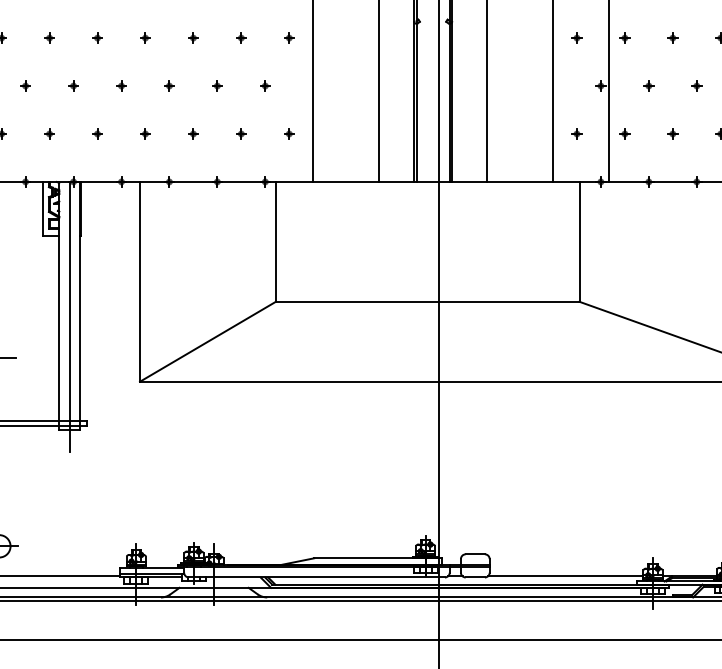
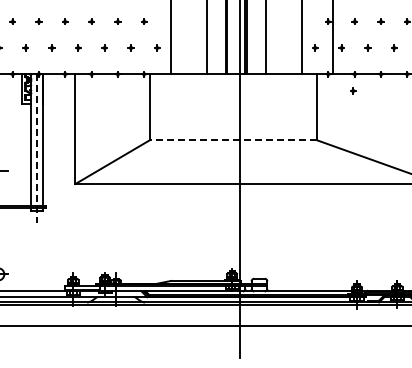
part: (646, 211) -> (353, 90), added
line: (426, 302) -> (232, 140), solid -> dashed
line: (69, 318) -> (36, 149), solid -> dashed

